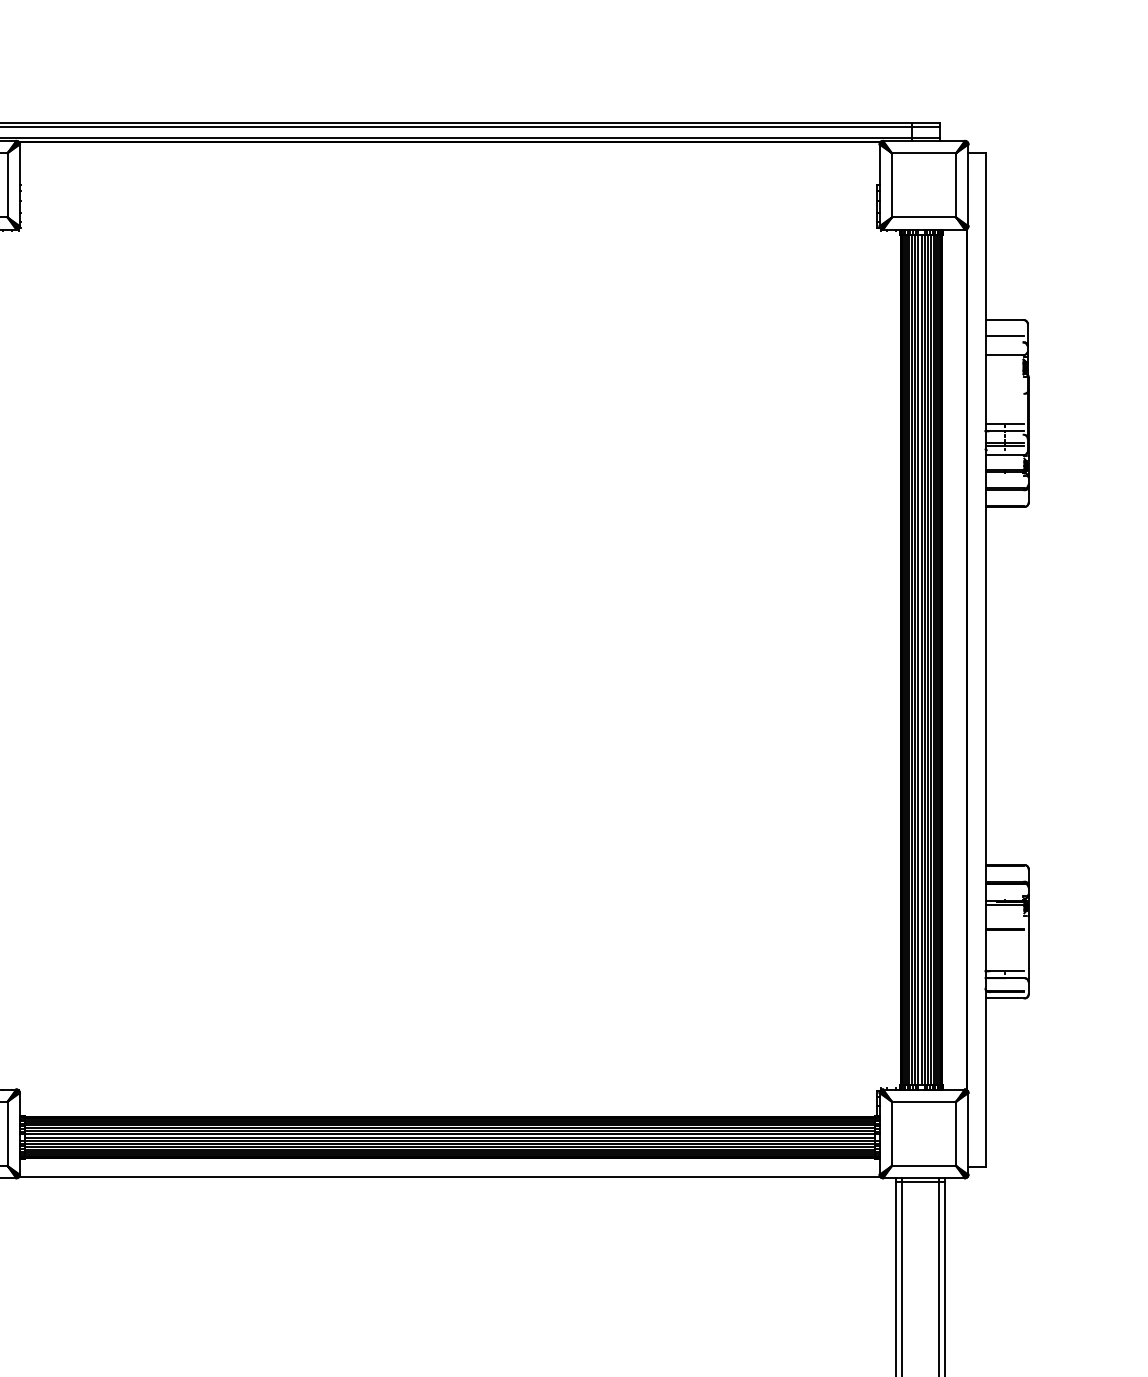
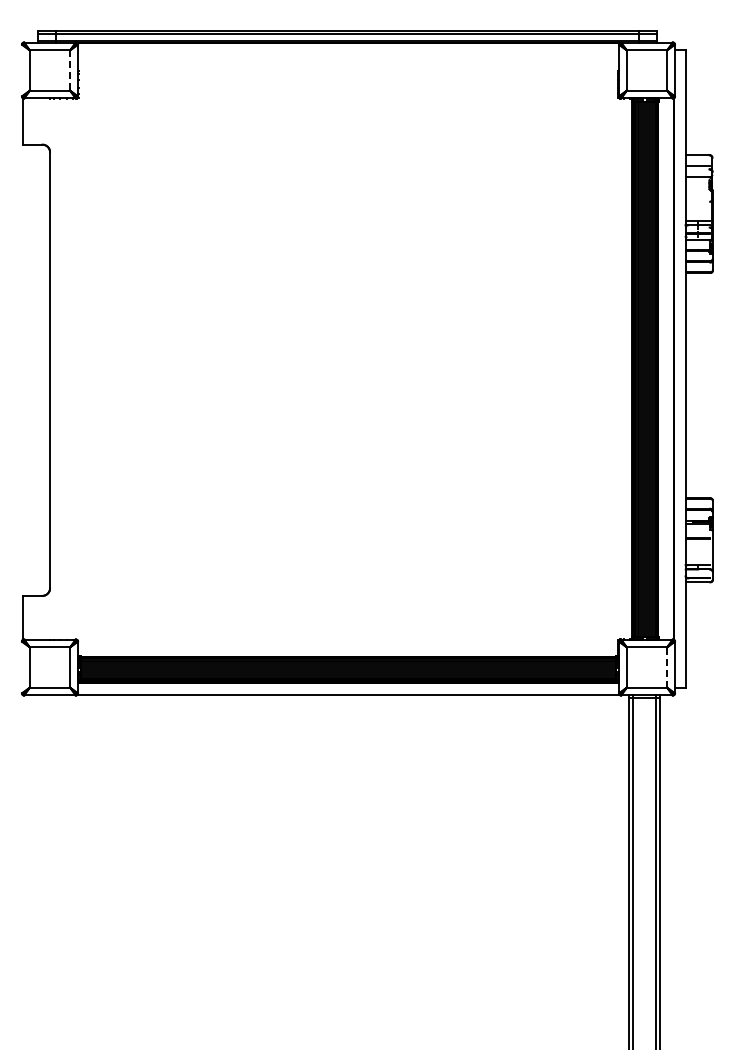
line: (8, 186) -> (70, 71), solid -> dashed
line: (956, 1133) -> (667, 667), solid -> dashed

